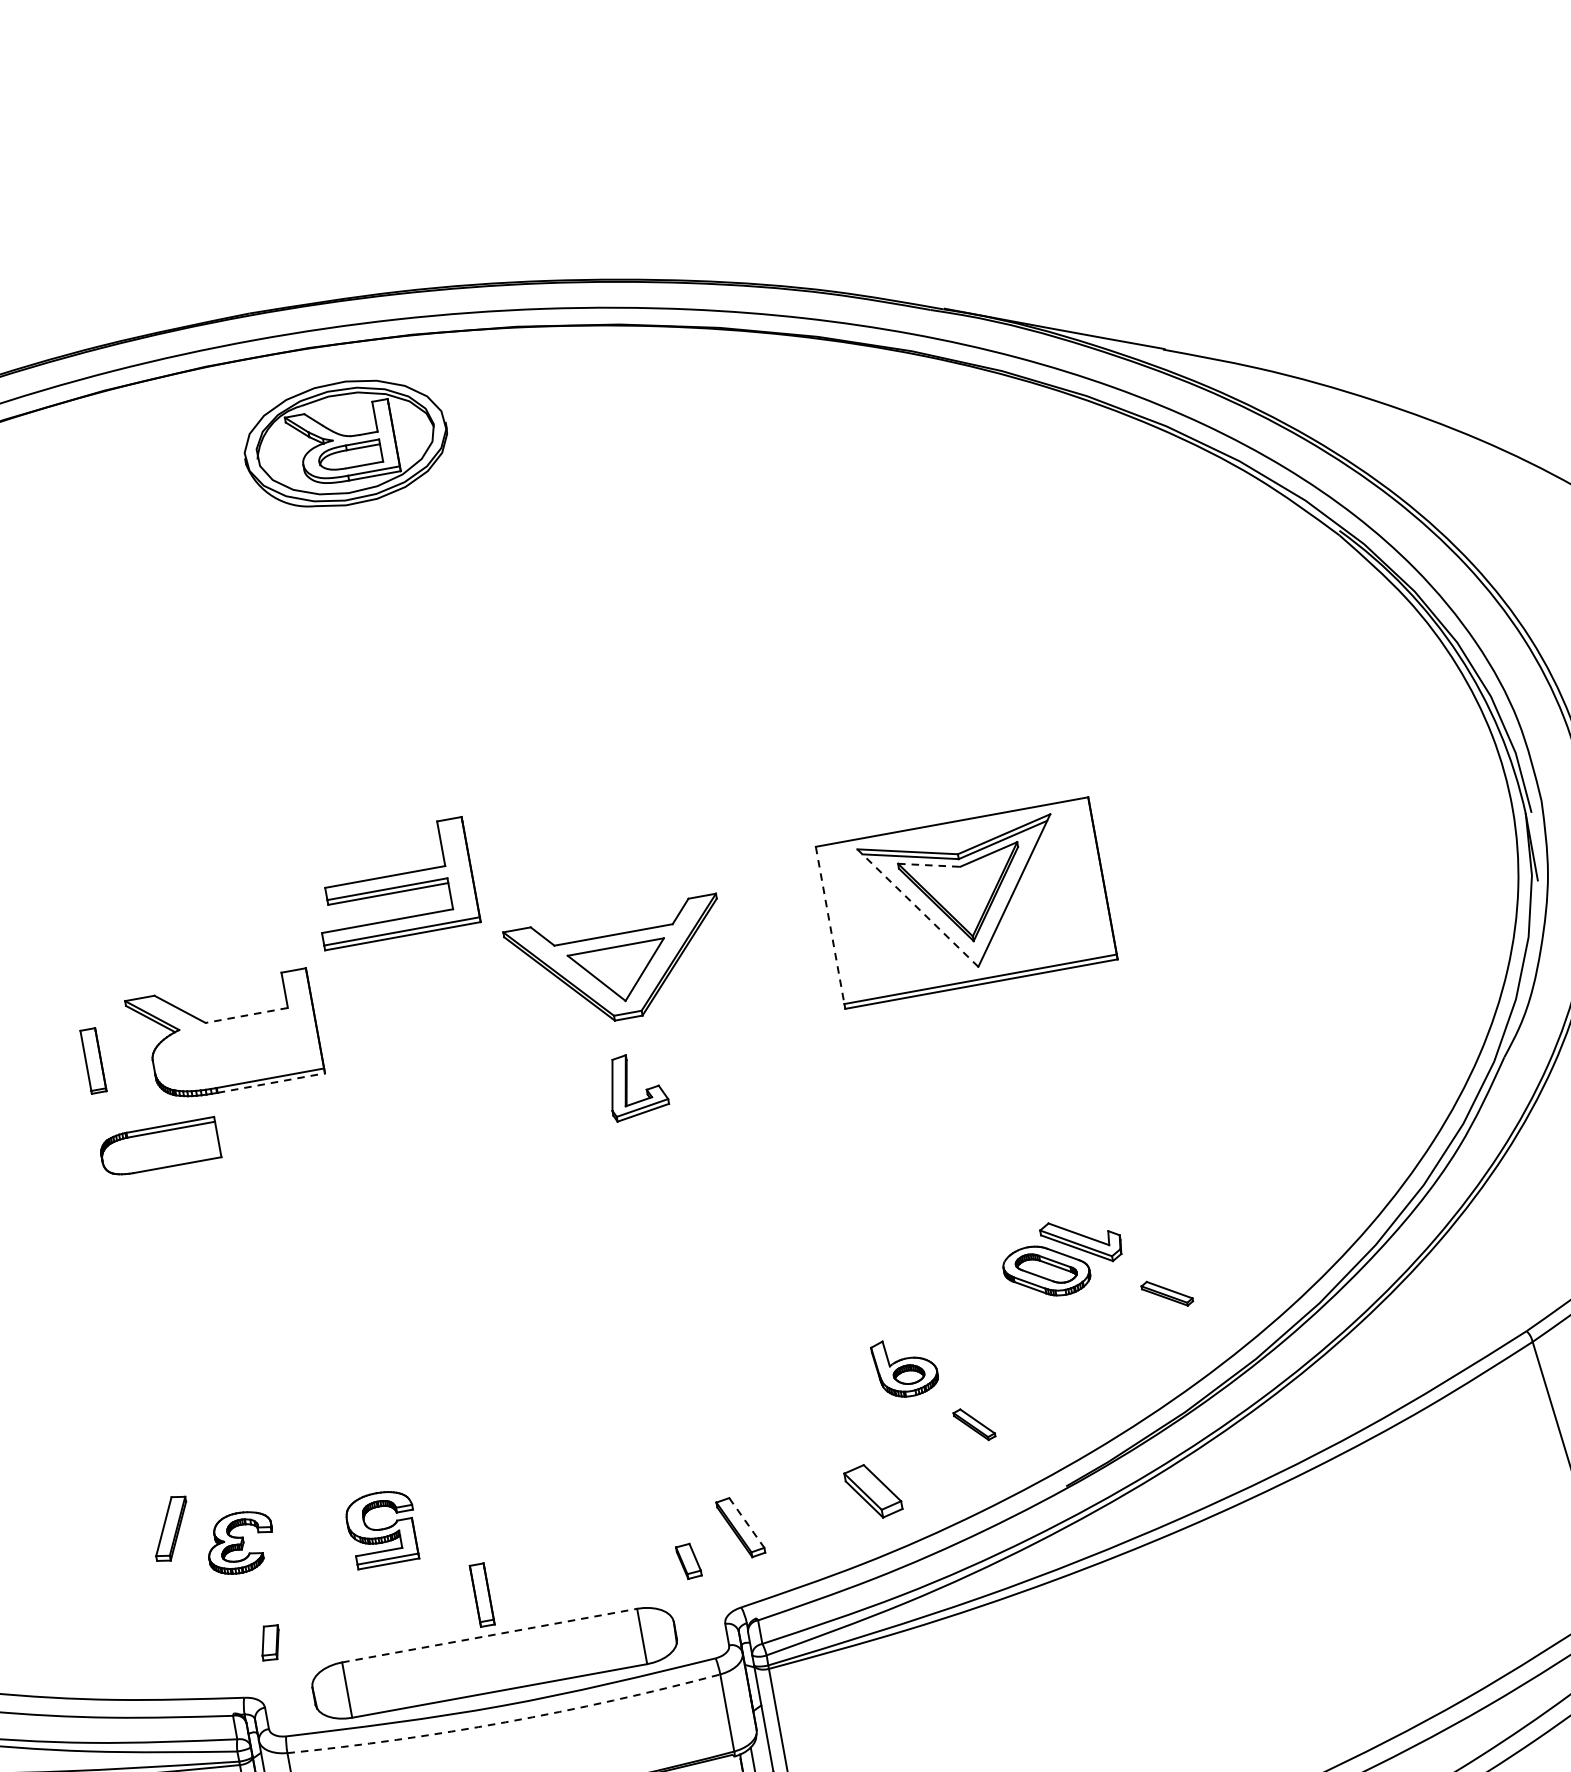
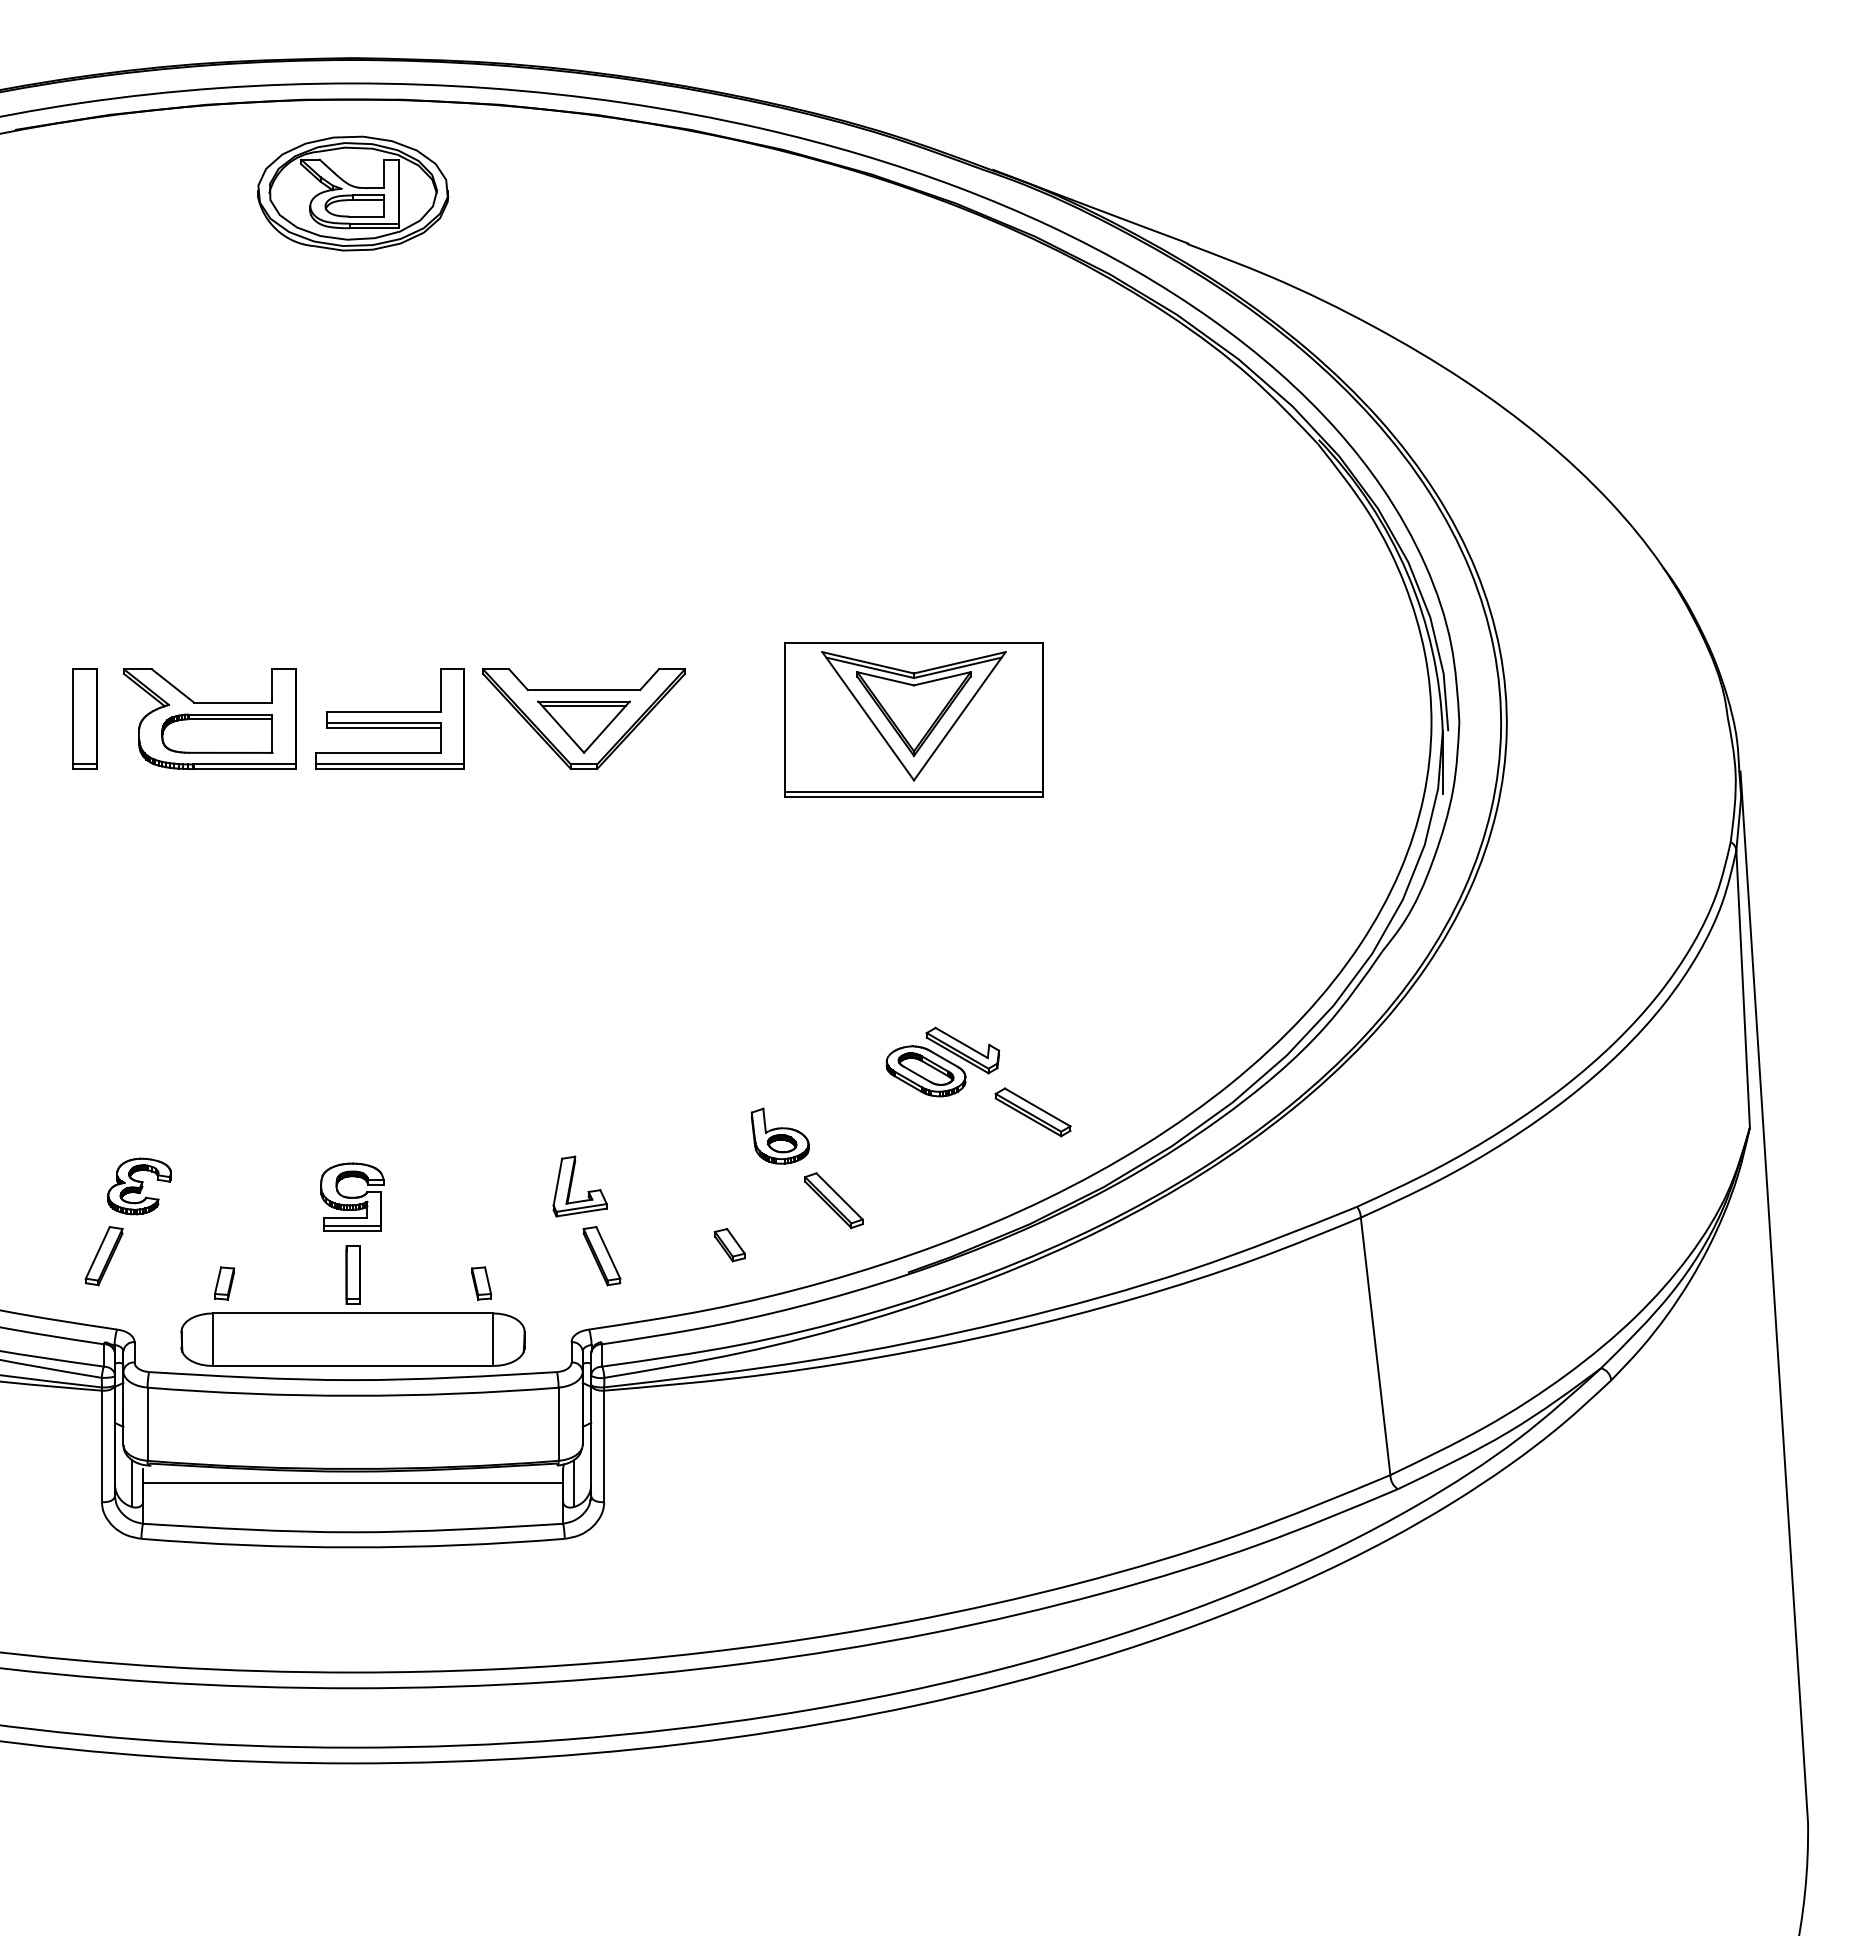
part: (346, 443) -> (353, 193), moved
line: (929, 864) -> (886, 678), dashed -> solid
part: (392, 883) -> (389, 718), moved
line: (918, 908) -> (868, 716), dashed -> solid
line: (829, 925) -> (784, 717), dashed -> solid
line: (616, 952) -> (583, 706), added
line: (245, 1015) -> (232, 702), dashed -> solid
part: (92, 1060) -> (84, 718), size x1.67
line: (271, 1083) -> (244, 769), dashed -> solid
part: (627, 1087) -> (571, 1186), moved
part: (159, 1147) -> (217, 733), moved
part: (1166, 1293) -> (1032, 1112), size x1.67
part: (973, 1424) -> (833, 1200), size x1.67
part: (873, 1492) -> (729, 1245), size x0.62
line: (747, 1523) -> (608, 1253), dashed -> solid
part: (382, 1527) -> (352, 1196), moved
part: (170, 1529) -> (103, 1256), moved
part: (688, 1561) -> (481, 1283), moved
line: (490, 1635) -> (353, 1313), dashed -> solid
part: (270, 1642) -> (224, 1283), moved
arc: (505, 1721) -> (353, 1395), dashed -> solid

